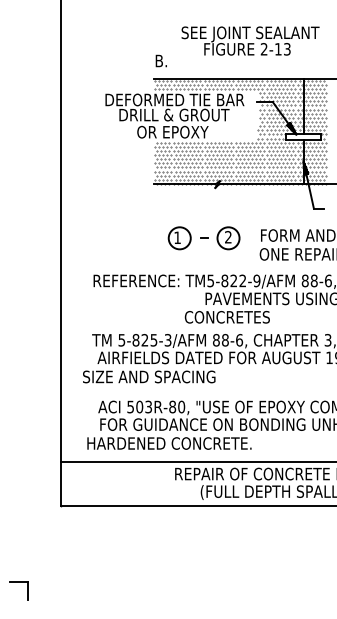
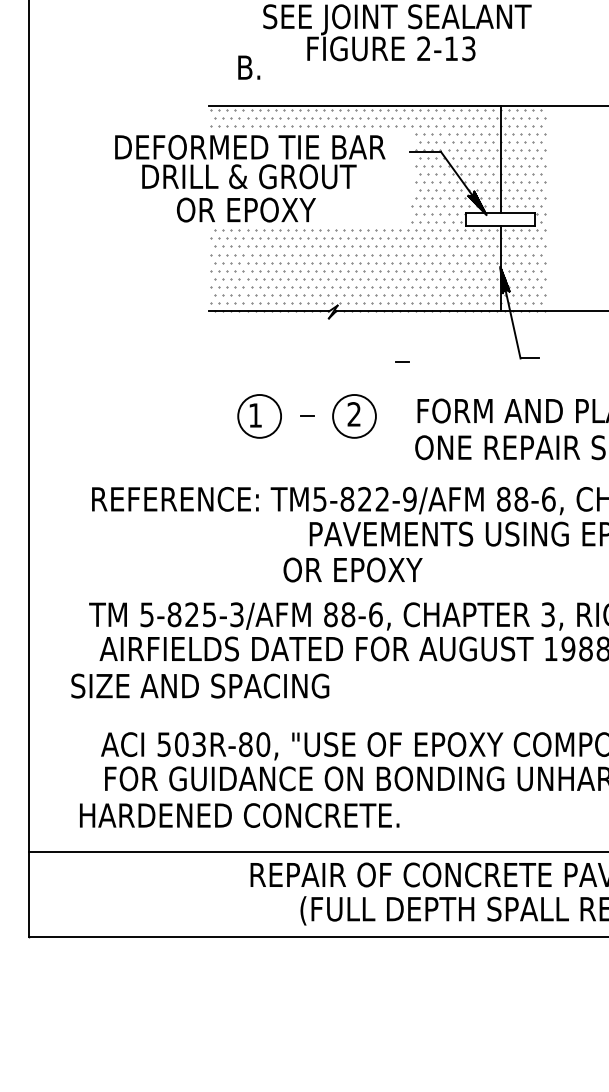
text: (160, 60) -> (247, 66), moved
line: (253, 209) -> (403, 360), added
text: (226, 316) -> (350, 568), CONCRETES -> OR EPOXY

